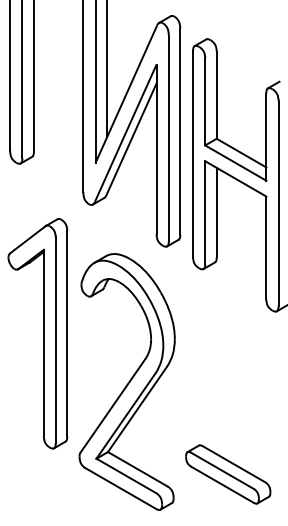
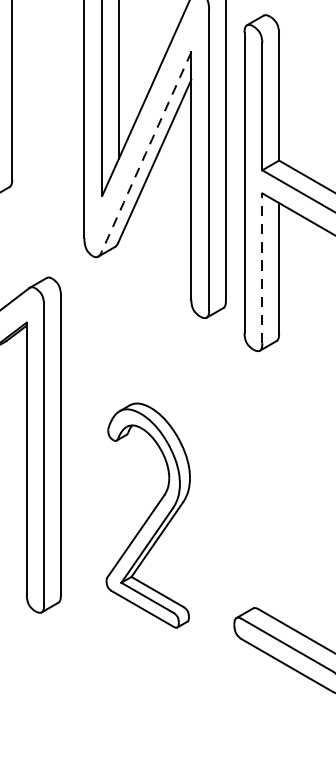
arc: (125, 133) -> (145, 152), solid -> dashed
line: (205, 212) -> (262, 268), solid -> dashed
part: (126, 381) -> (147, 514), size x0.6

